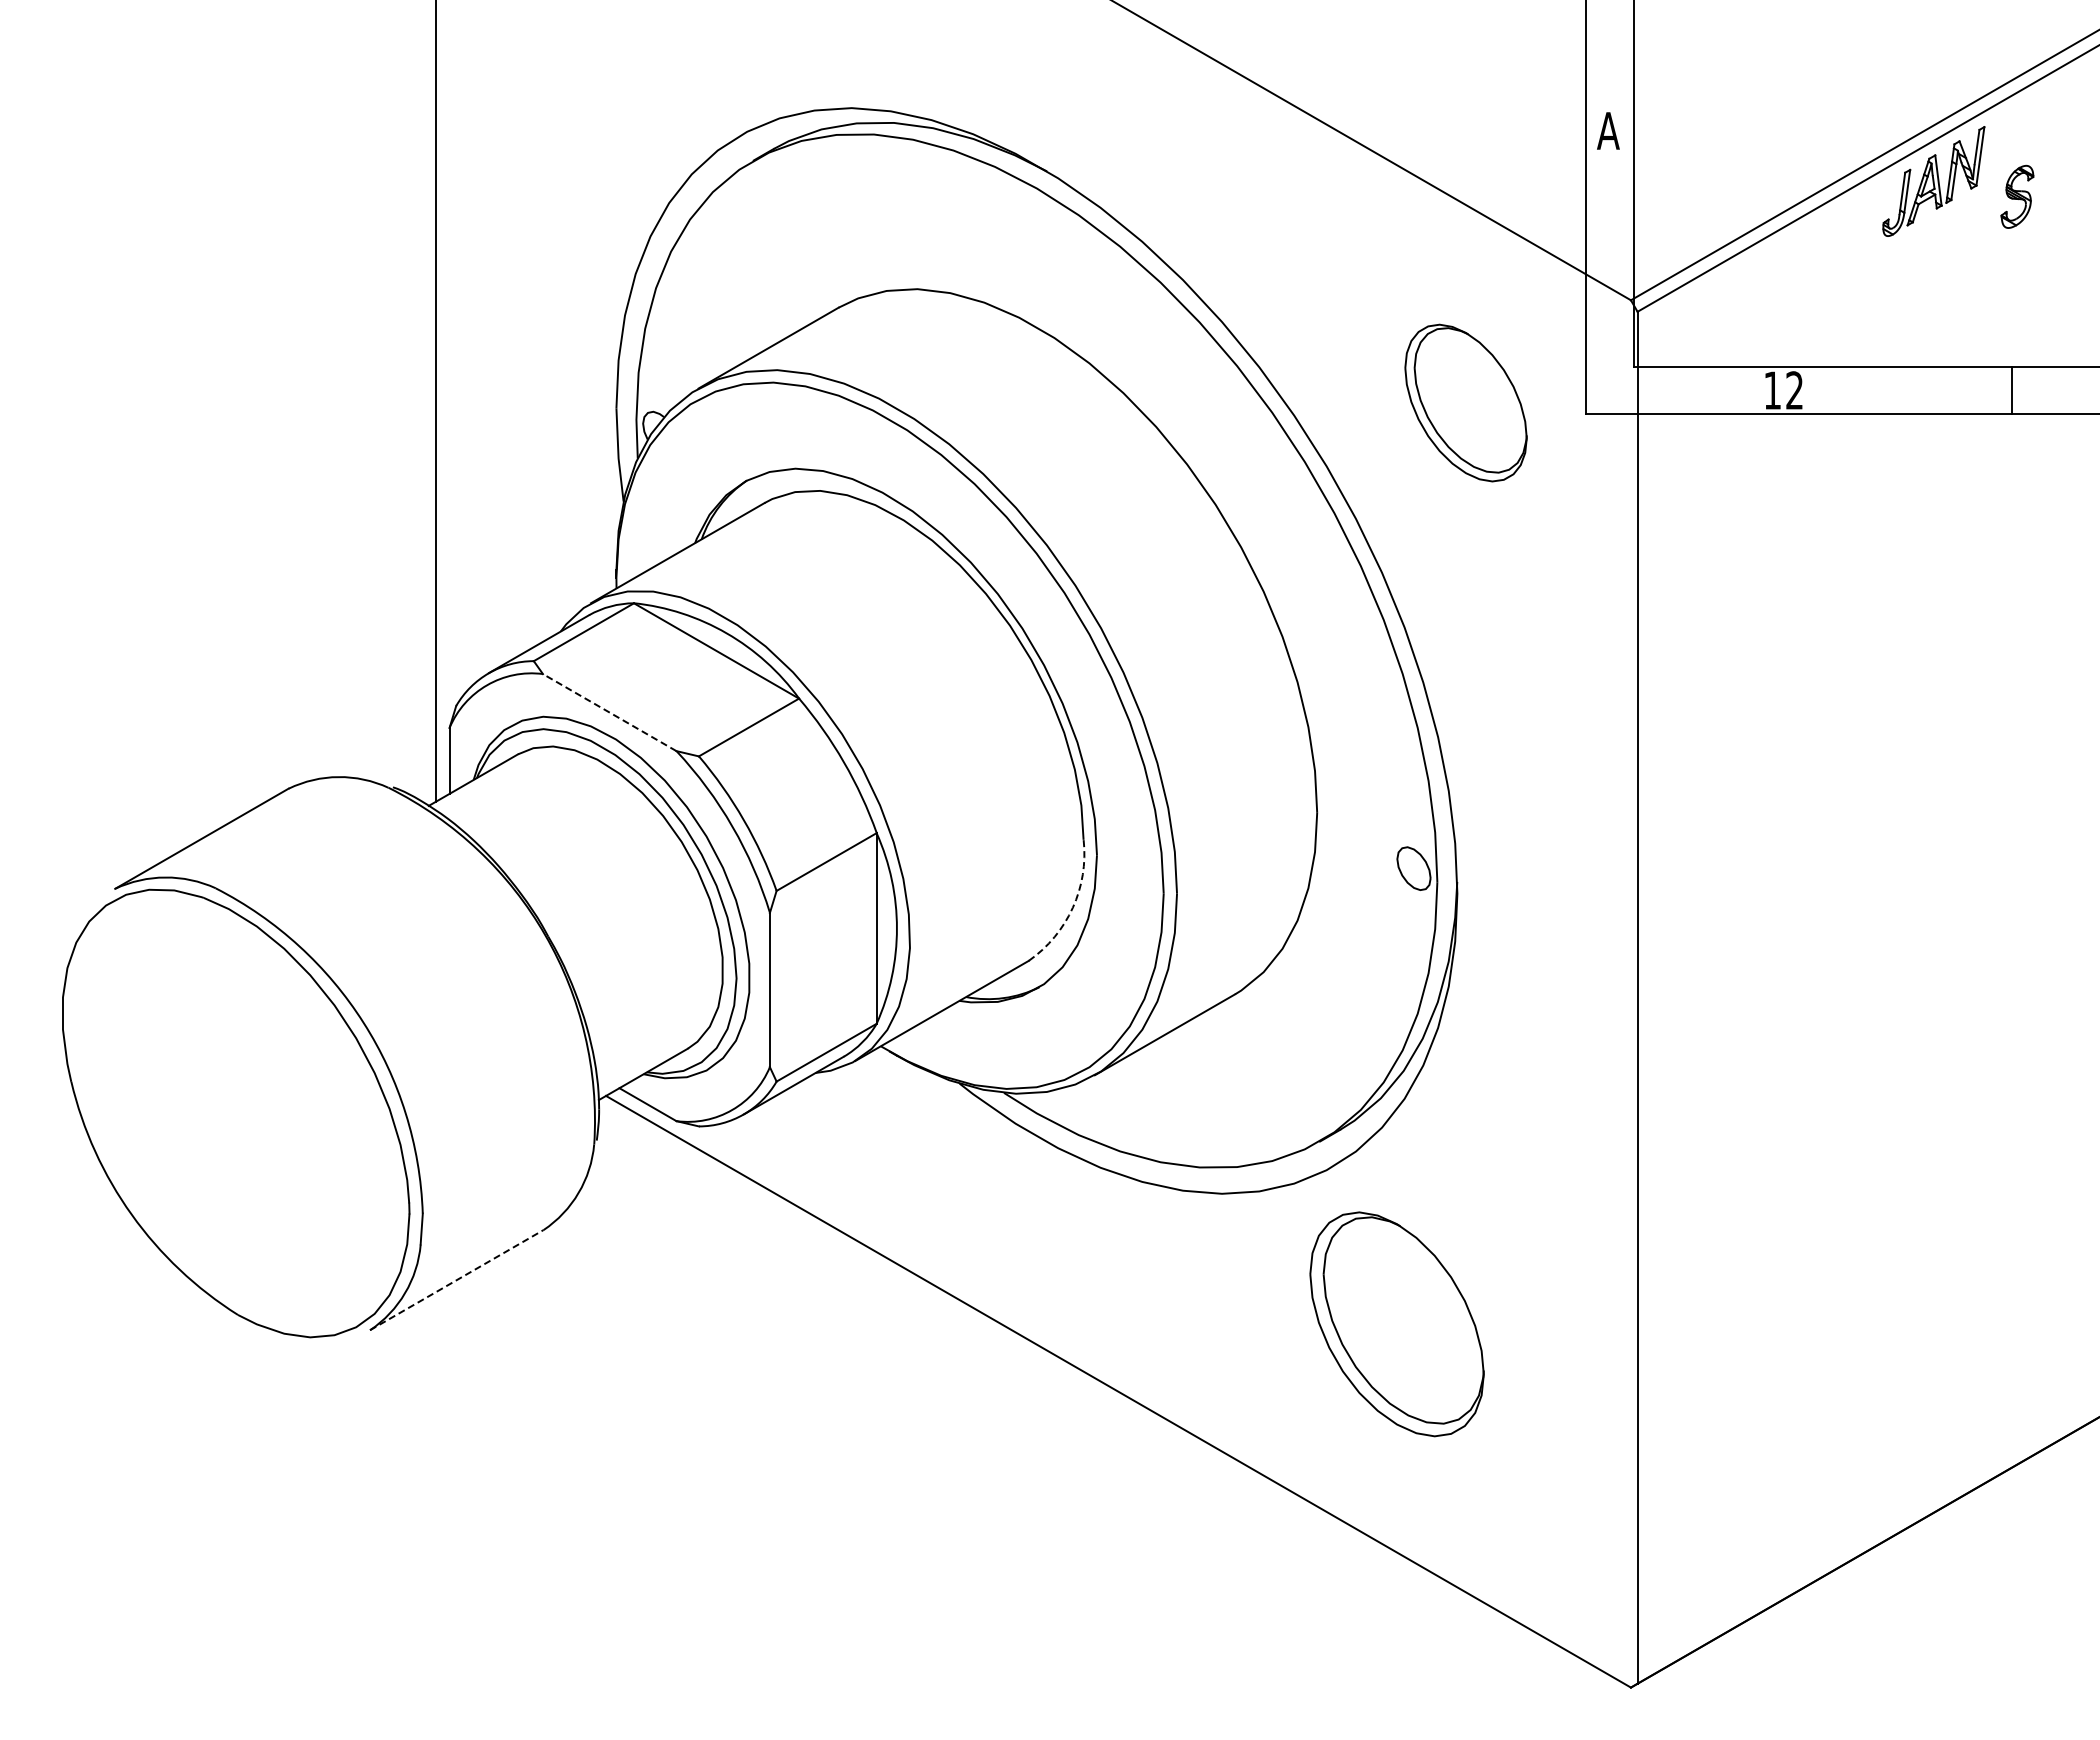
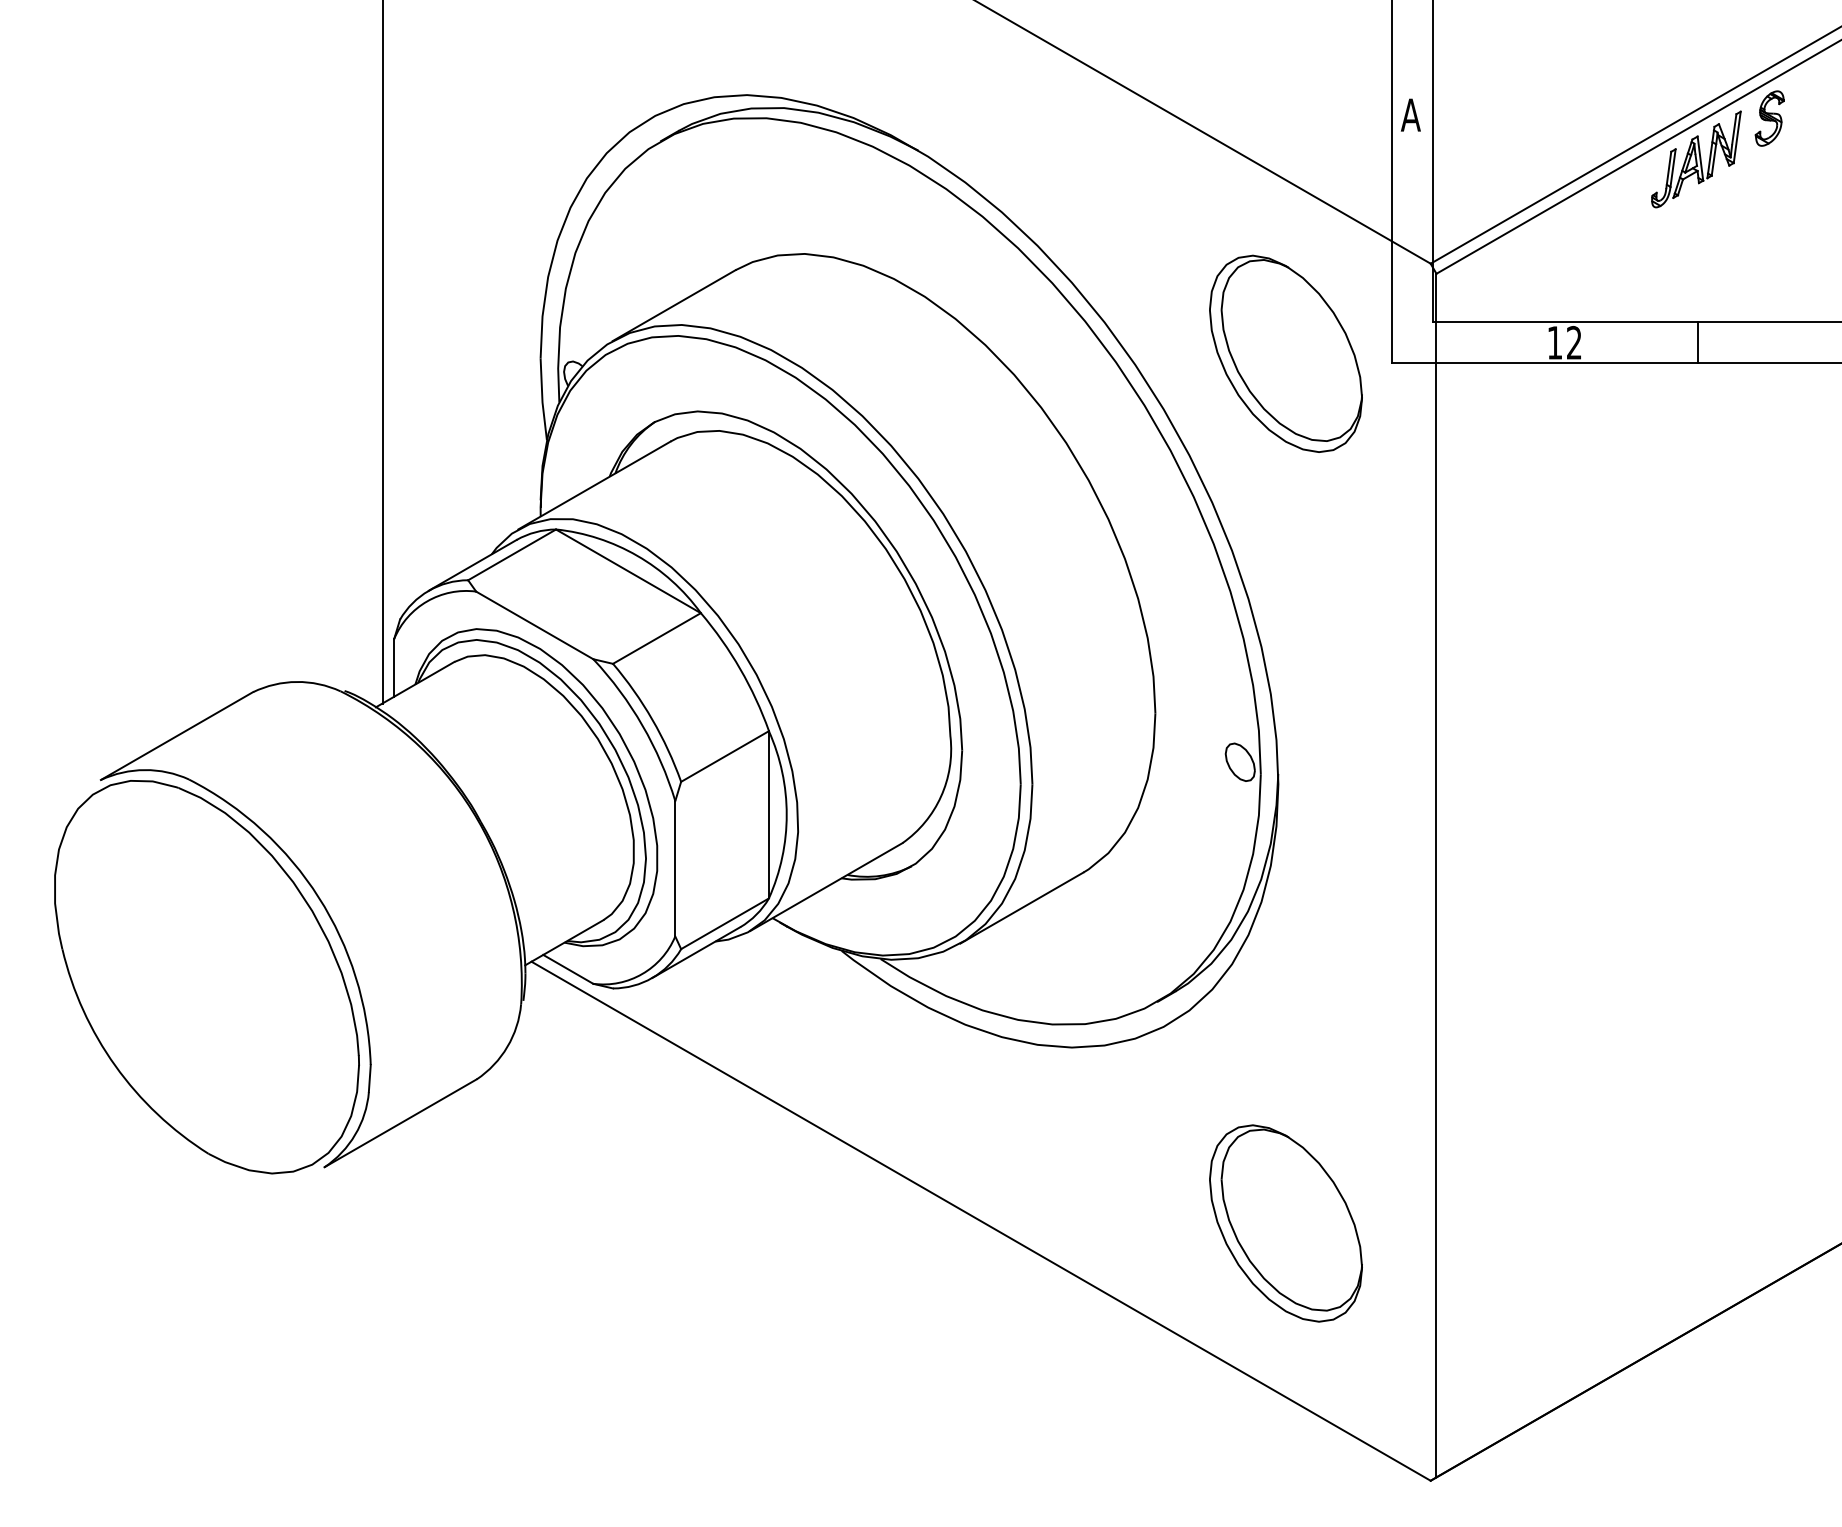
part: (2017, 196) -> (1769, 118), moved
line: (2011, 390) -> (1697, 342), moved
part: (1465, 402) -> (1285, 353), size x1.43
line: (609, 712) -> (534, 625), dashed -> solid
arc: (1072, 907) -> (940, 796), dashed -> solid
line: (457, 1279) -> (401, 1122), dashed -> solid
part: (1396, 1324) -> (1285, 1223), moved

